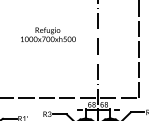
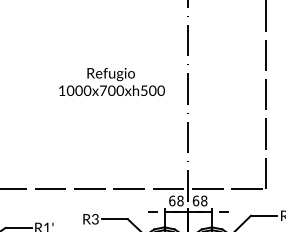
text: (48, 34) -> (112, 81), moved

